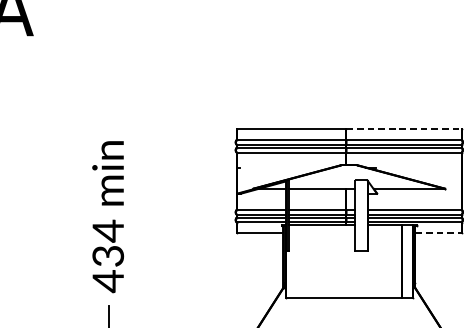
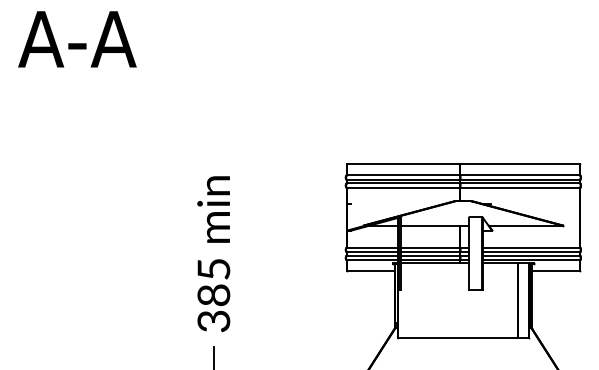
line: (403, 129) -> (519, 164), dashed -> solid
line: (438, 233) -> (555, 271), dashed -> solid
text: (107, 256) -> (213, 295), 434 -> 385

